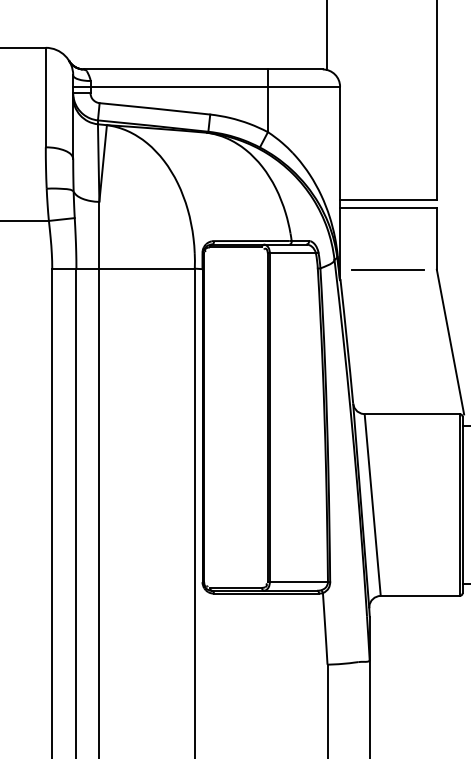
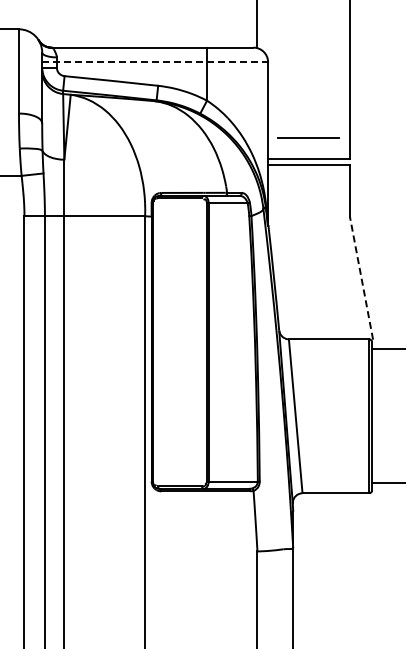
line: (207, 87) -> (155, 62), solid -> dashed
line: (387, 268) -> (308, 137), moved
line: (450, 341) -> (361, 277), solid -> dashed

